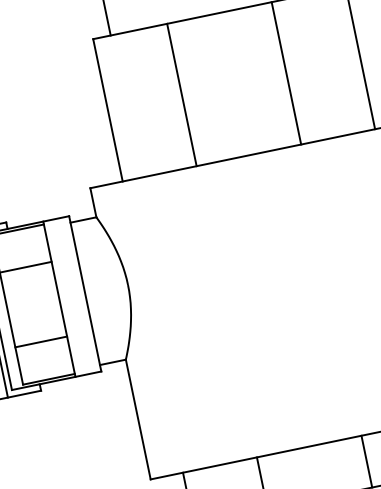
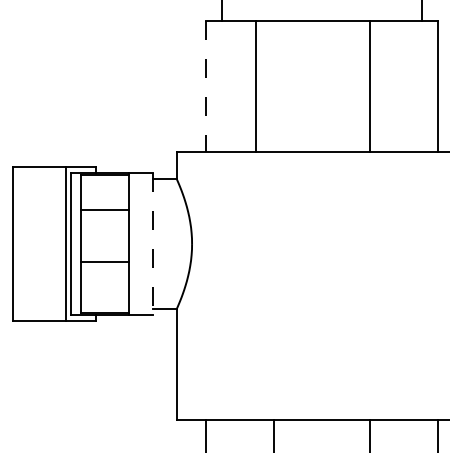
line: (182, 95) -> (256, 86), moved
line: (108, 110) -> (206, 86), solid -> dashed
line: (85, 294) -> (152, 244), solid -> dashed
line: (40, 342) -> (104, 262), moved

